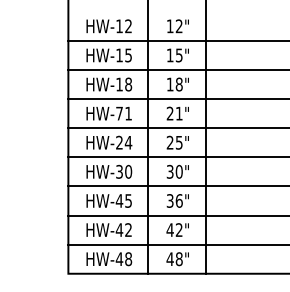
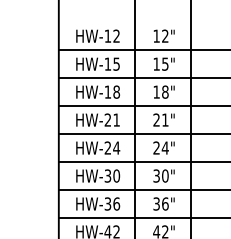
text: (119, 113) -> (107, 119), HW-71 -> HW-21
text: (178, 142) -> (164, 147), 25" -> 24"
text: (123, 200) -> (111, 203), HW-45 -> HW-36

